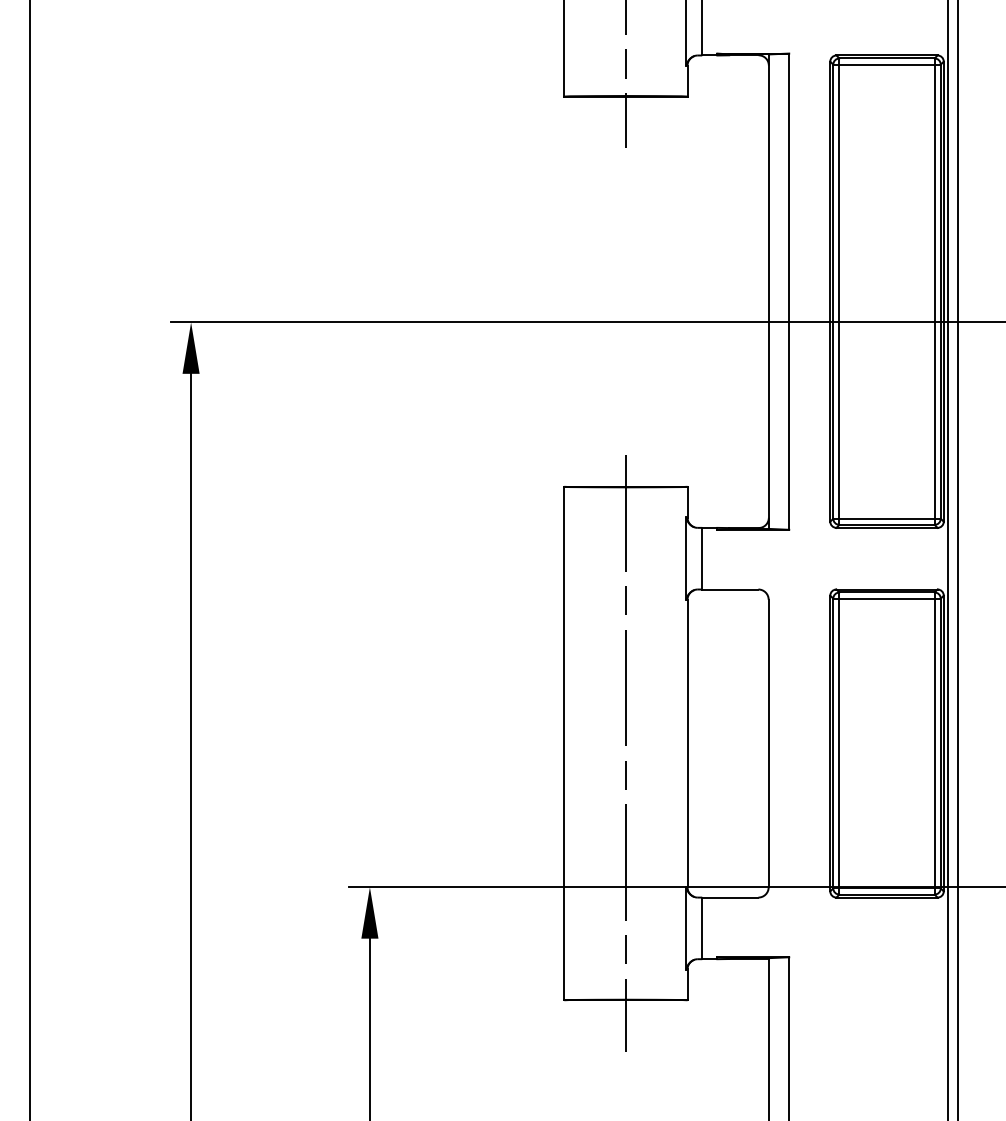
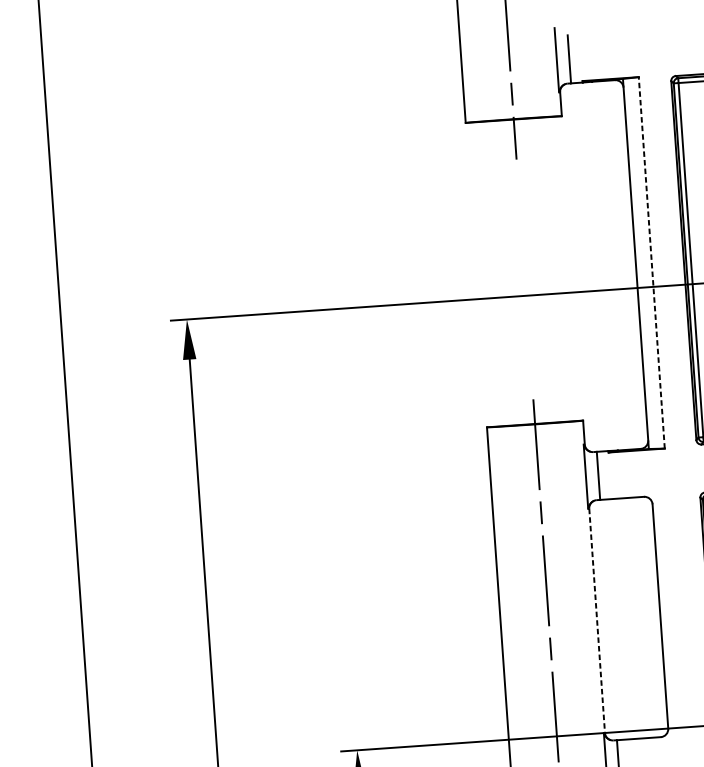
line: (789, 291) -> (651, 262), solid -> dashed
line: (687, 743) -> (597, 620), solid -> dashed

